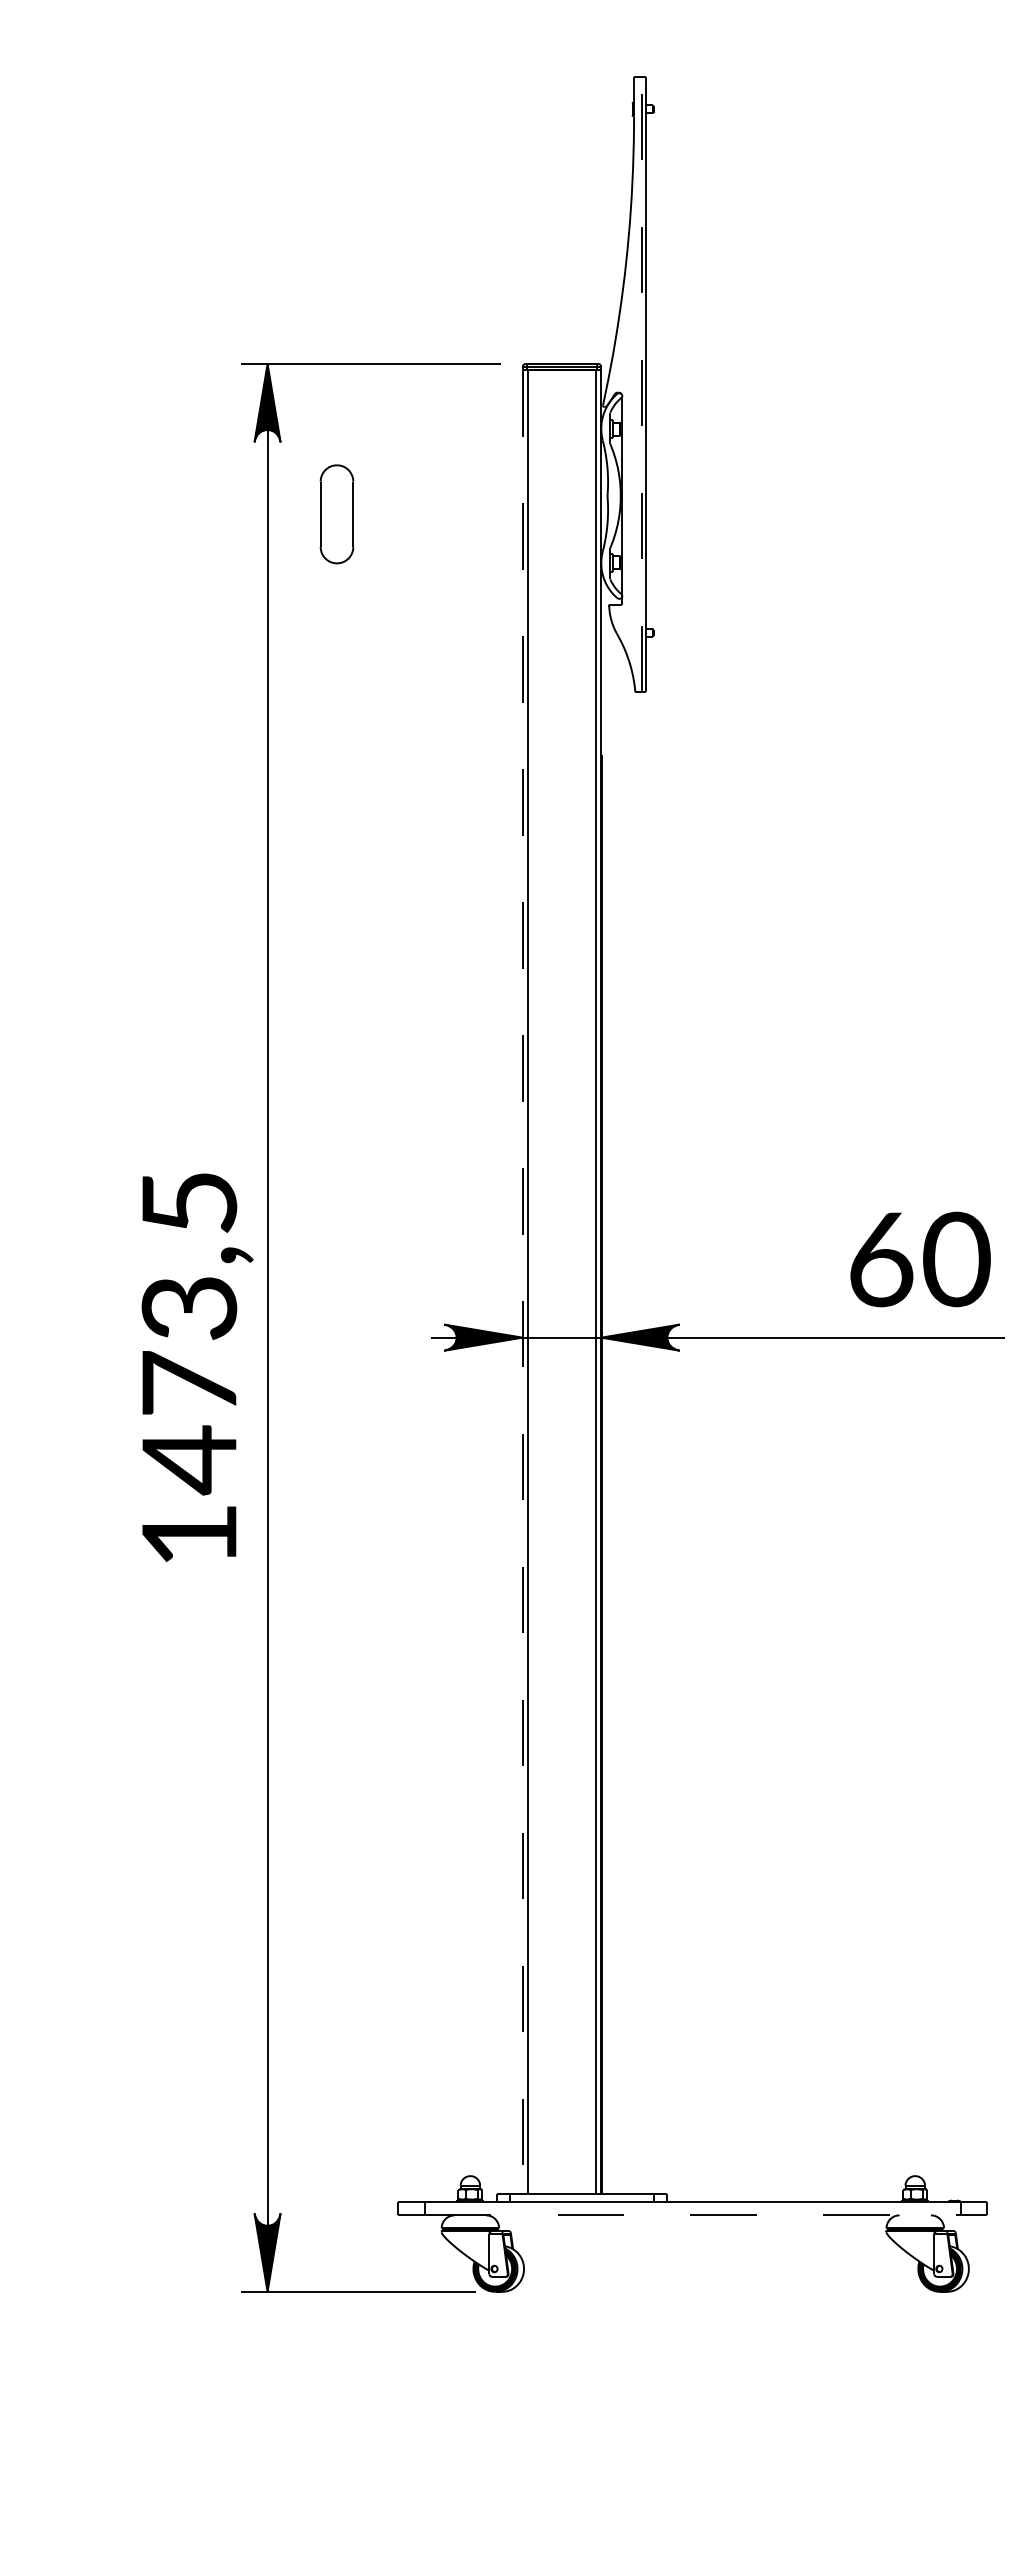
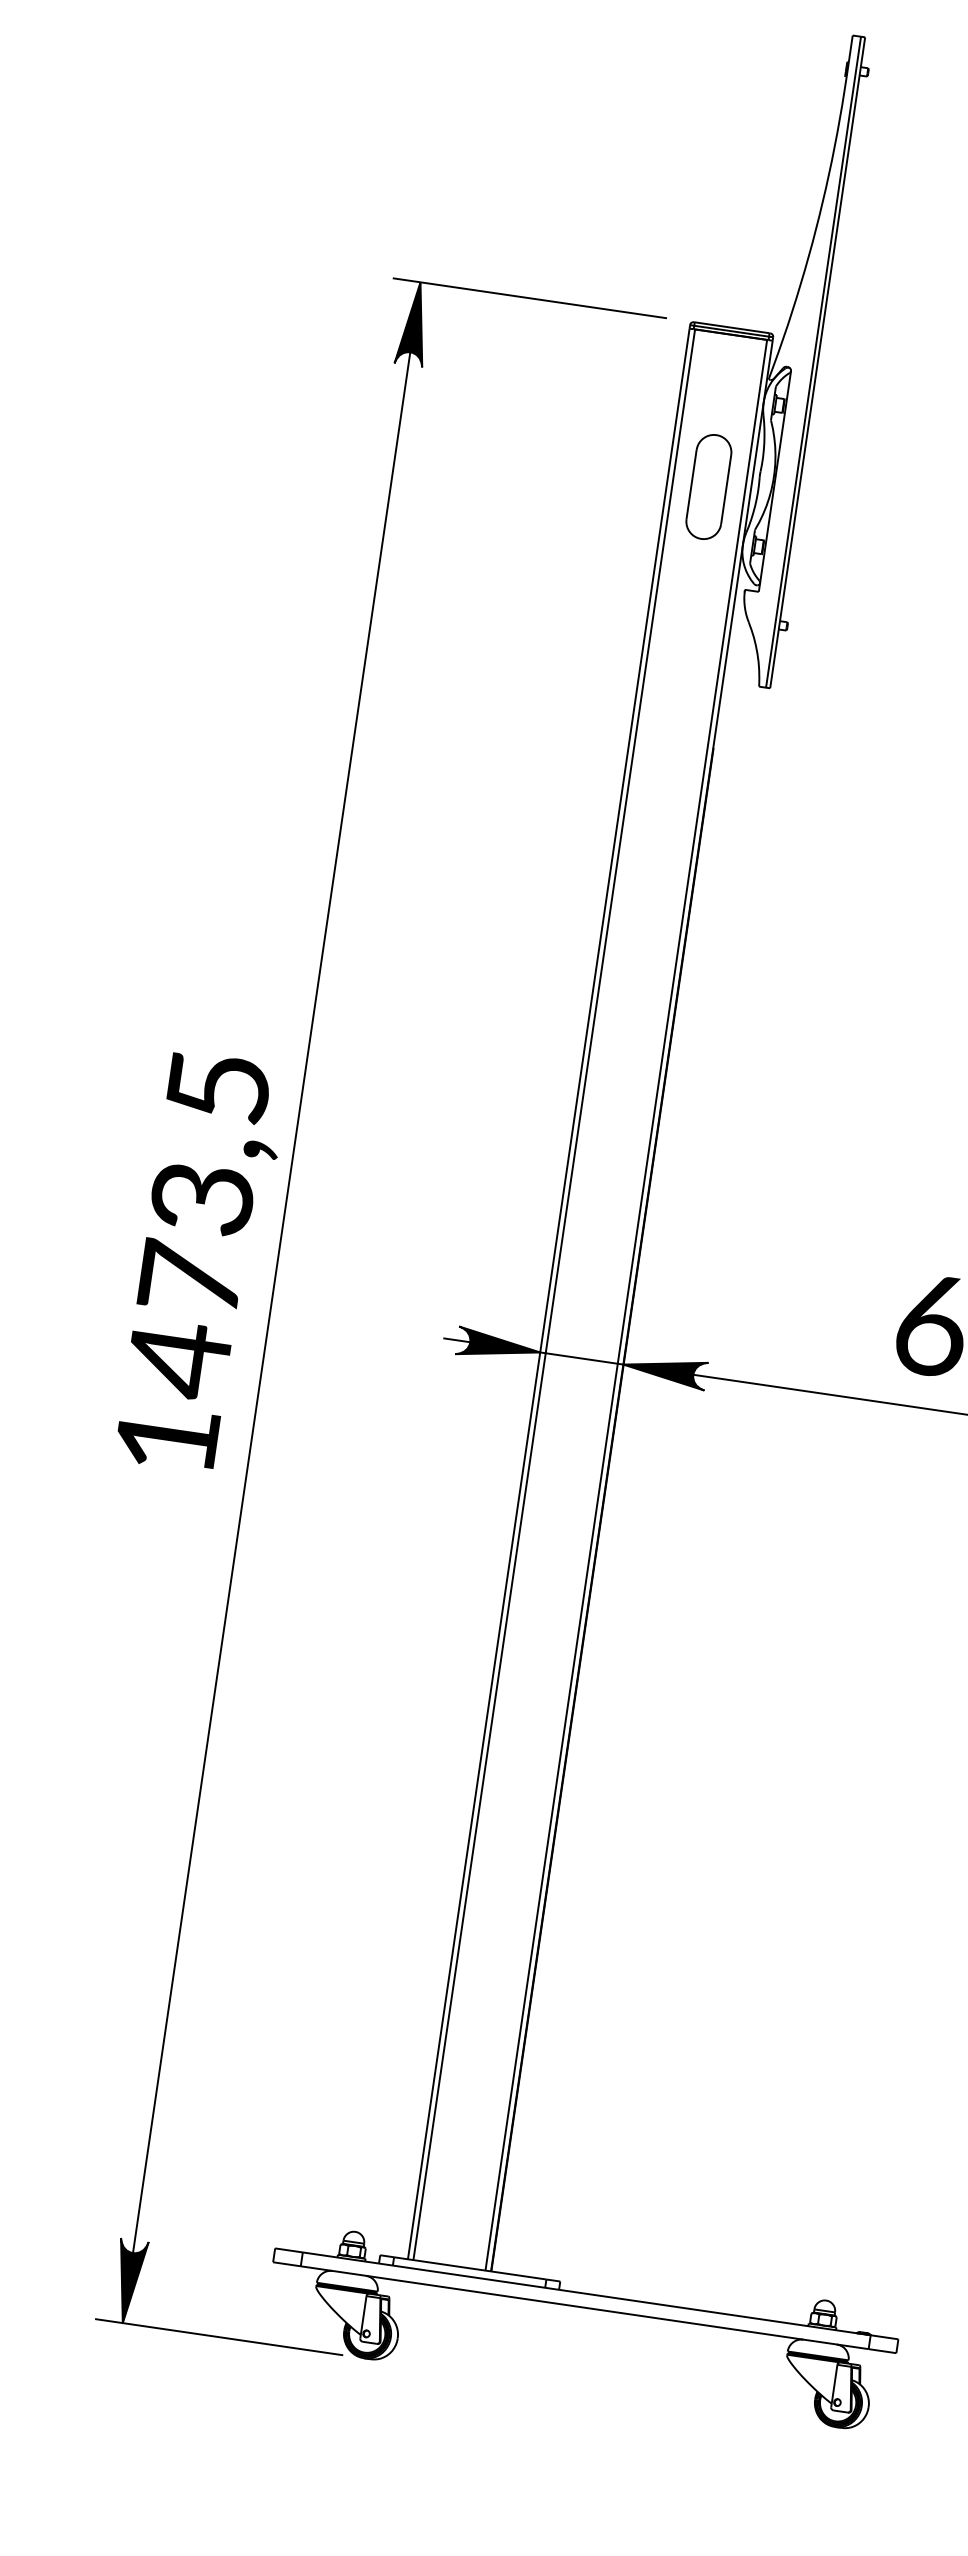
line: (641, 384) -> (813, 361), dashed -> solid
part: (336, 514) -> (708, 487), moved
line: (522, 1282) -> (548, 1294), dashed -> solid
text: (197, 1367) -> (201, 1262), moved
line: (693, 2215) -> (585, 2308), dashed -> solid

